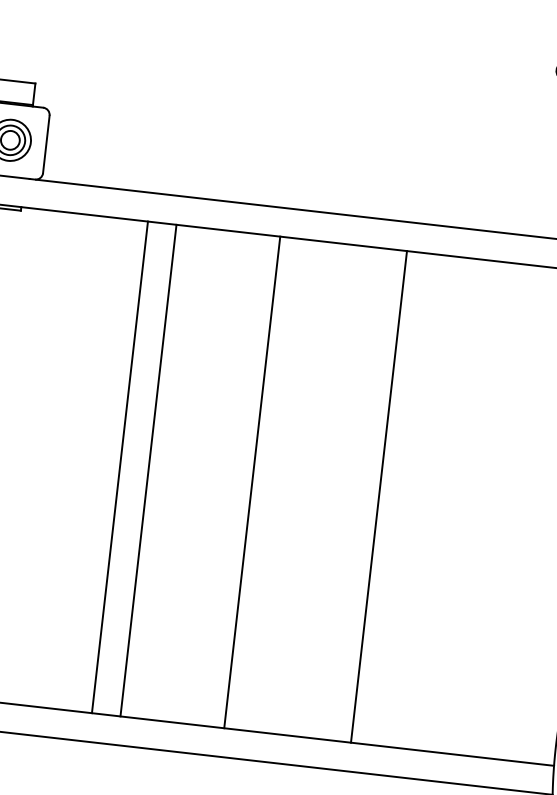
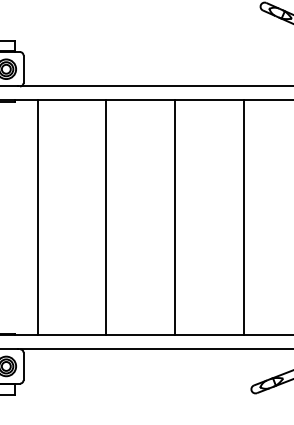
line: (119, 466) -> (37, 217), moved
line: (148, 469) -> (106, 217), moved
line: (253, 481) -> (175, 217), moved
line: (378, 496) -> (243, 217), moved

